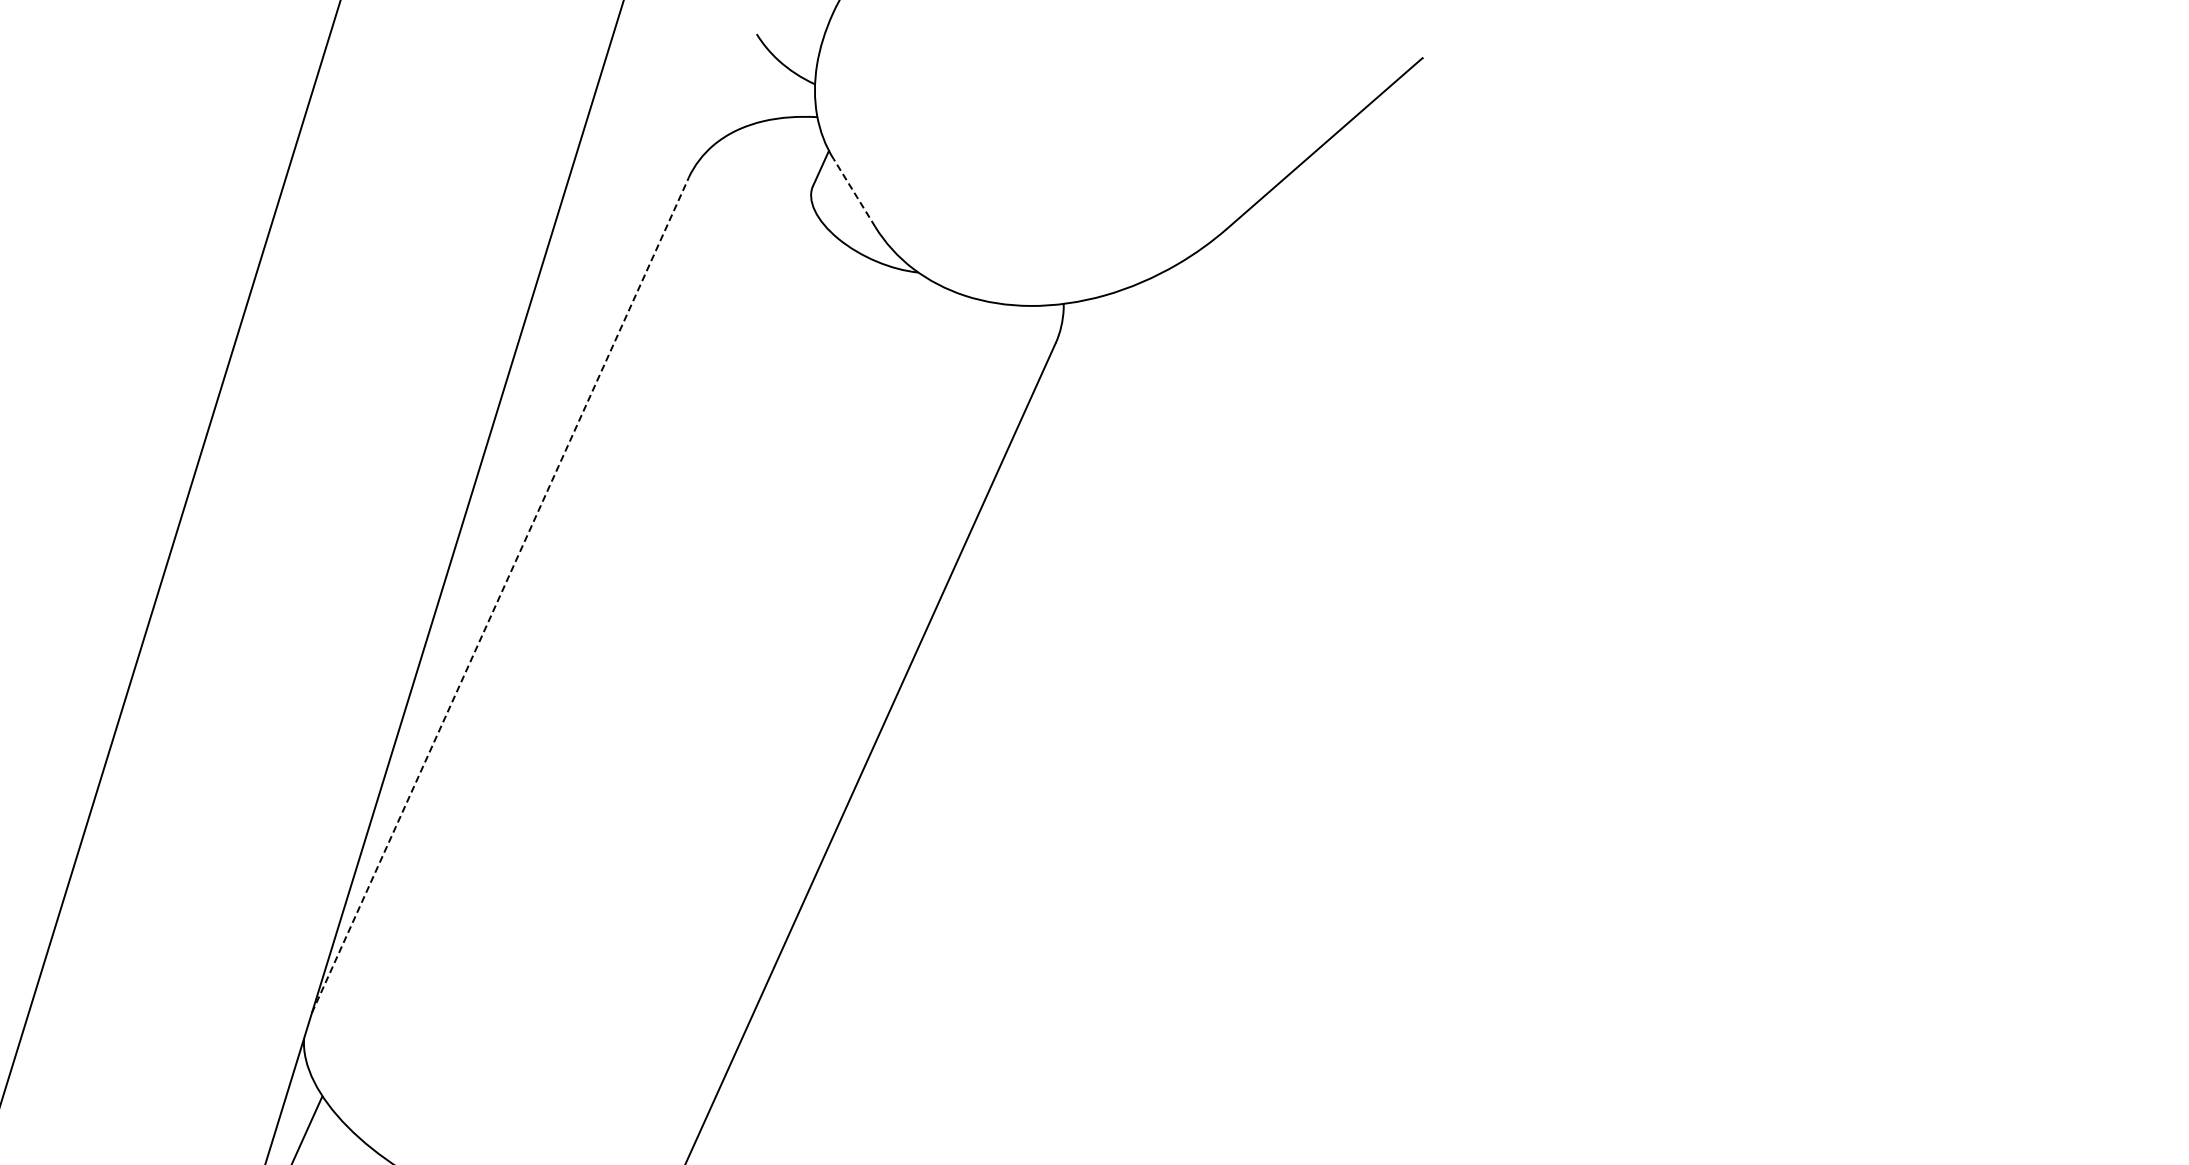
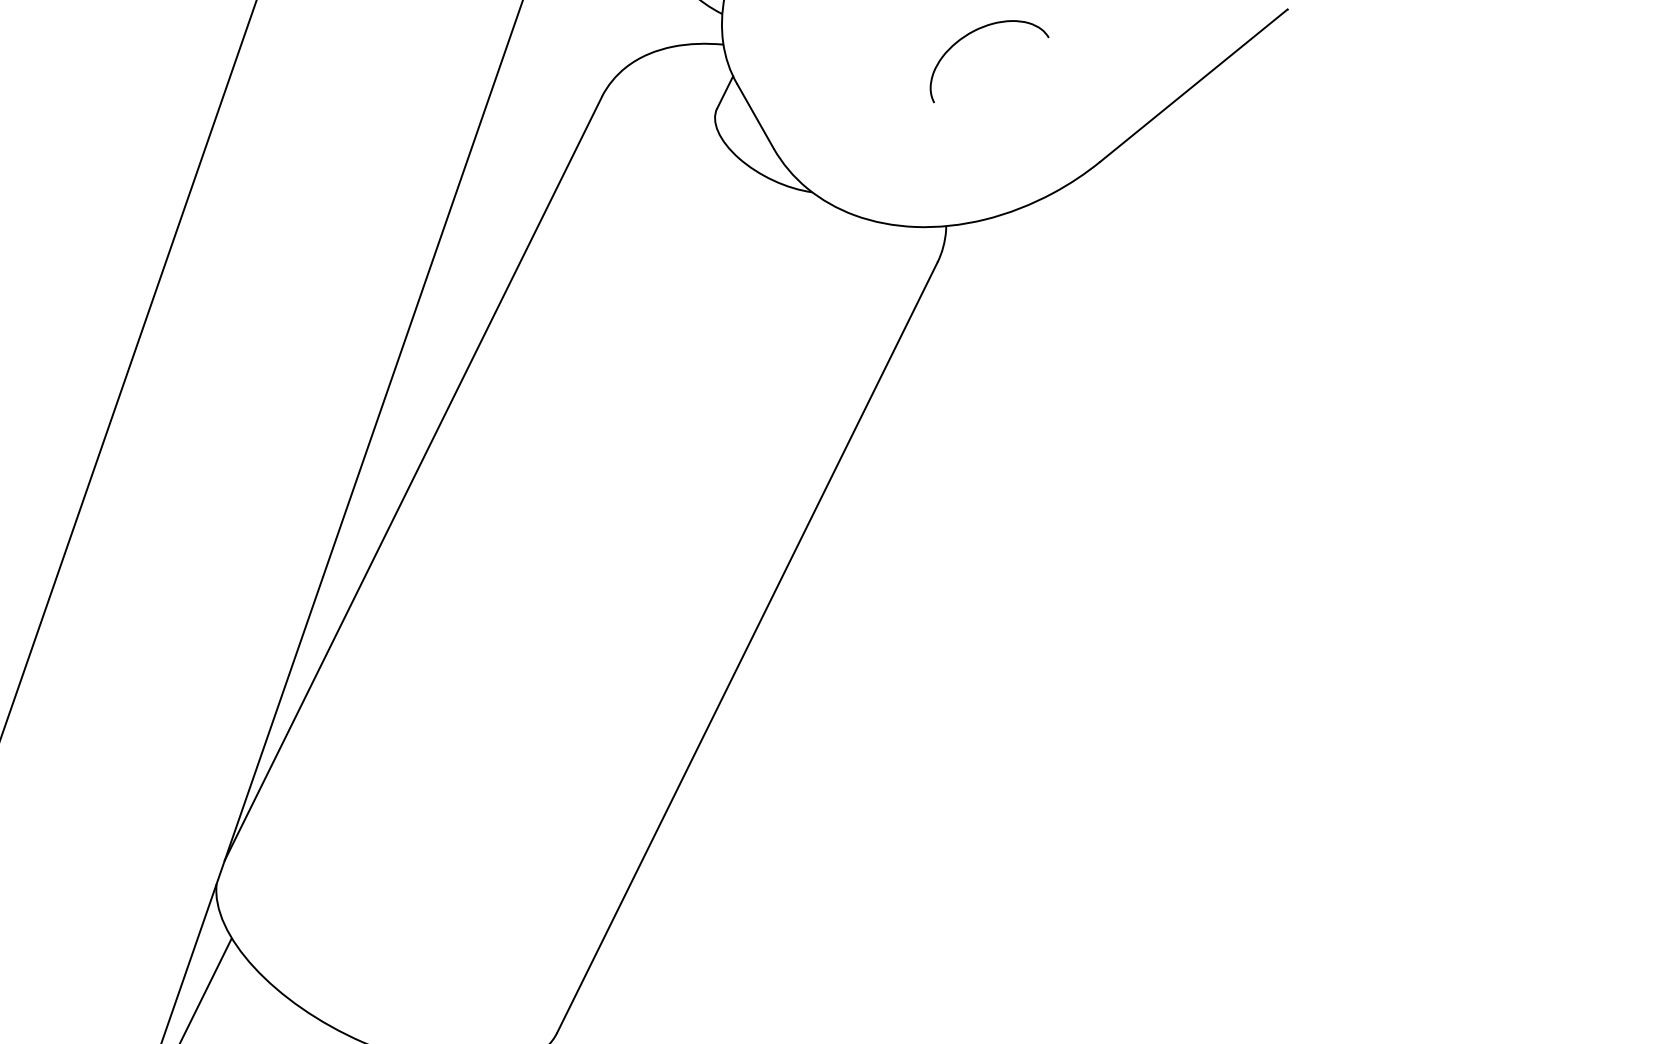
curve: (1086, 94) -> (974, 32), added
line: (854, 193) -> (755, 116), dashed -> solid
line: (500, 595) -> (413, 478), dashed -> solid

